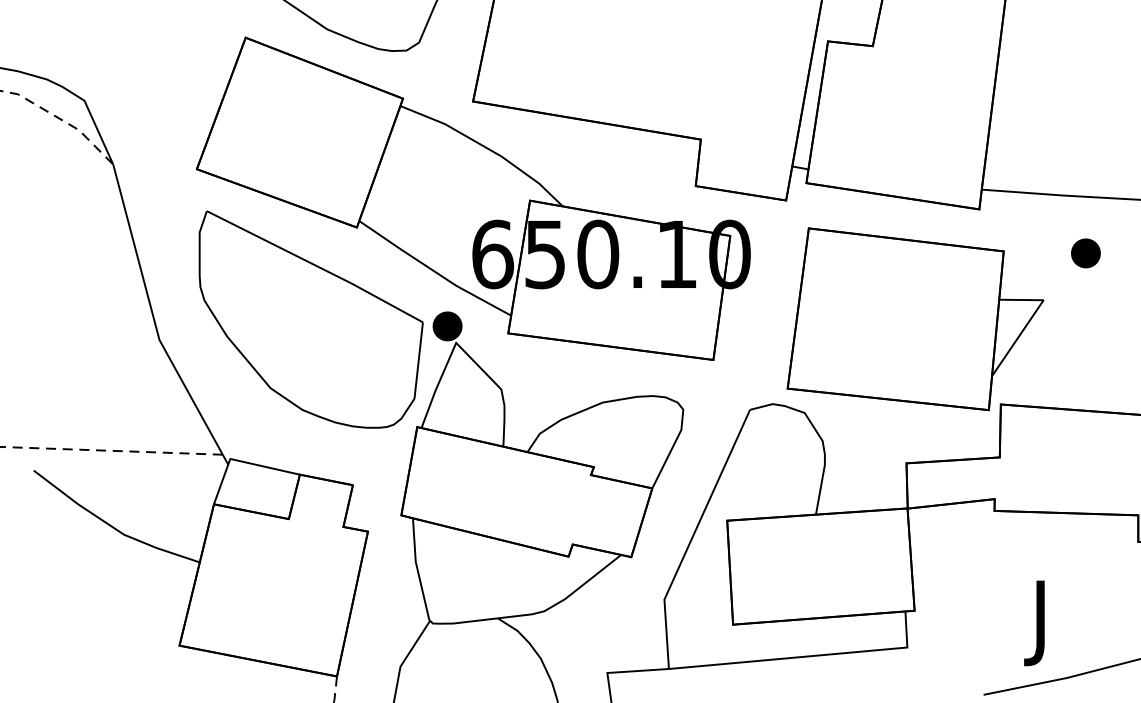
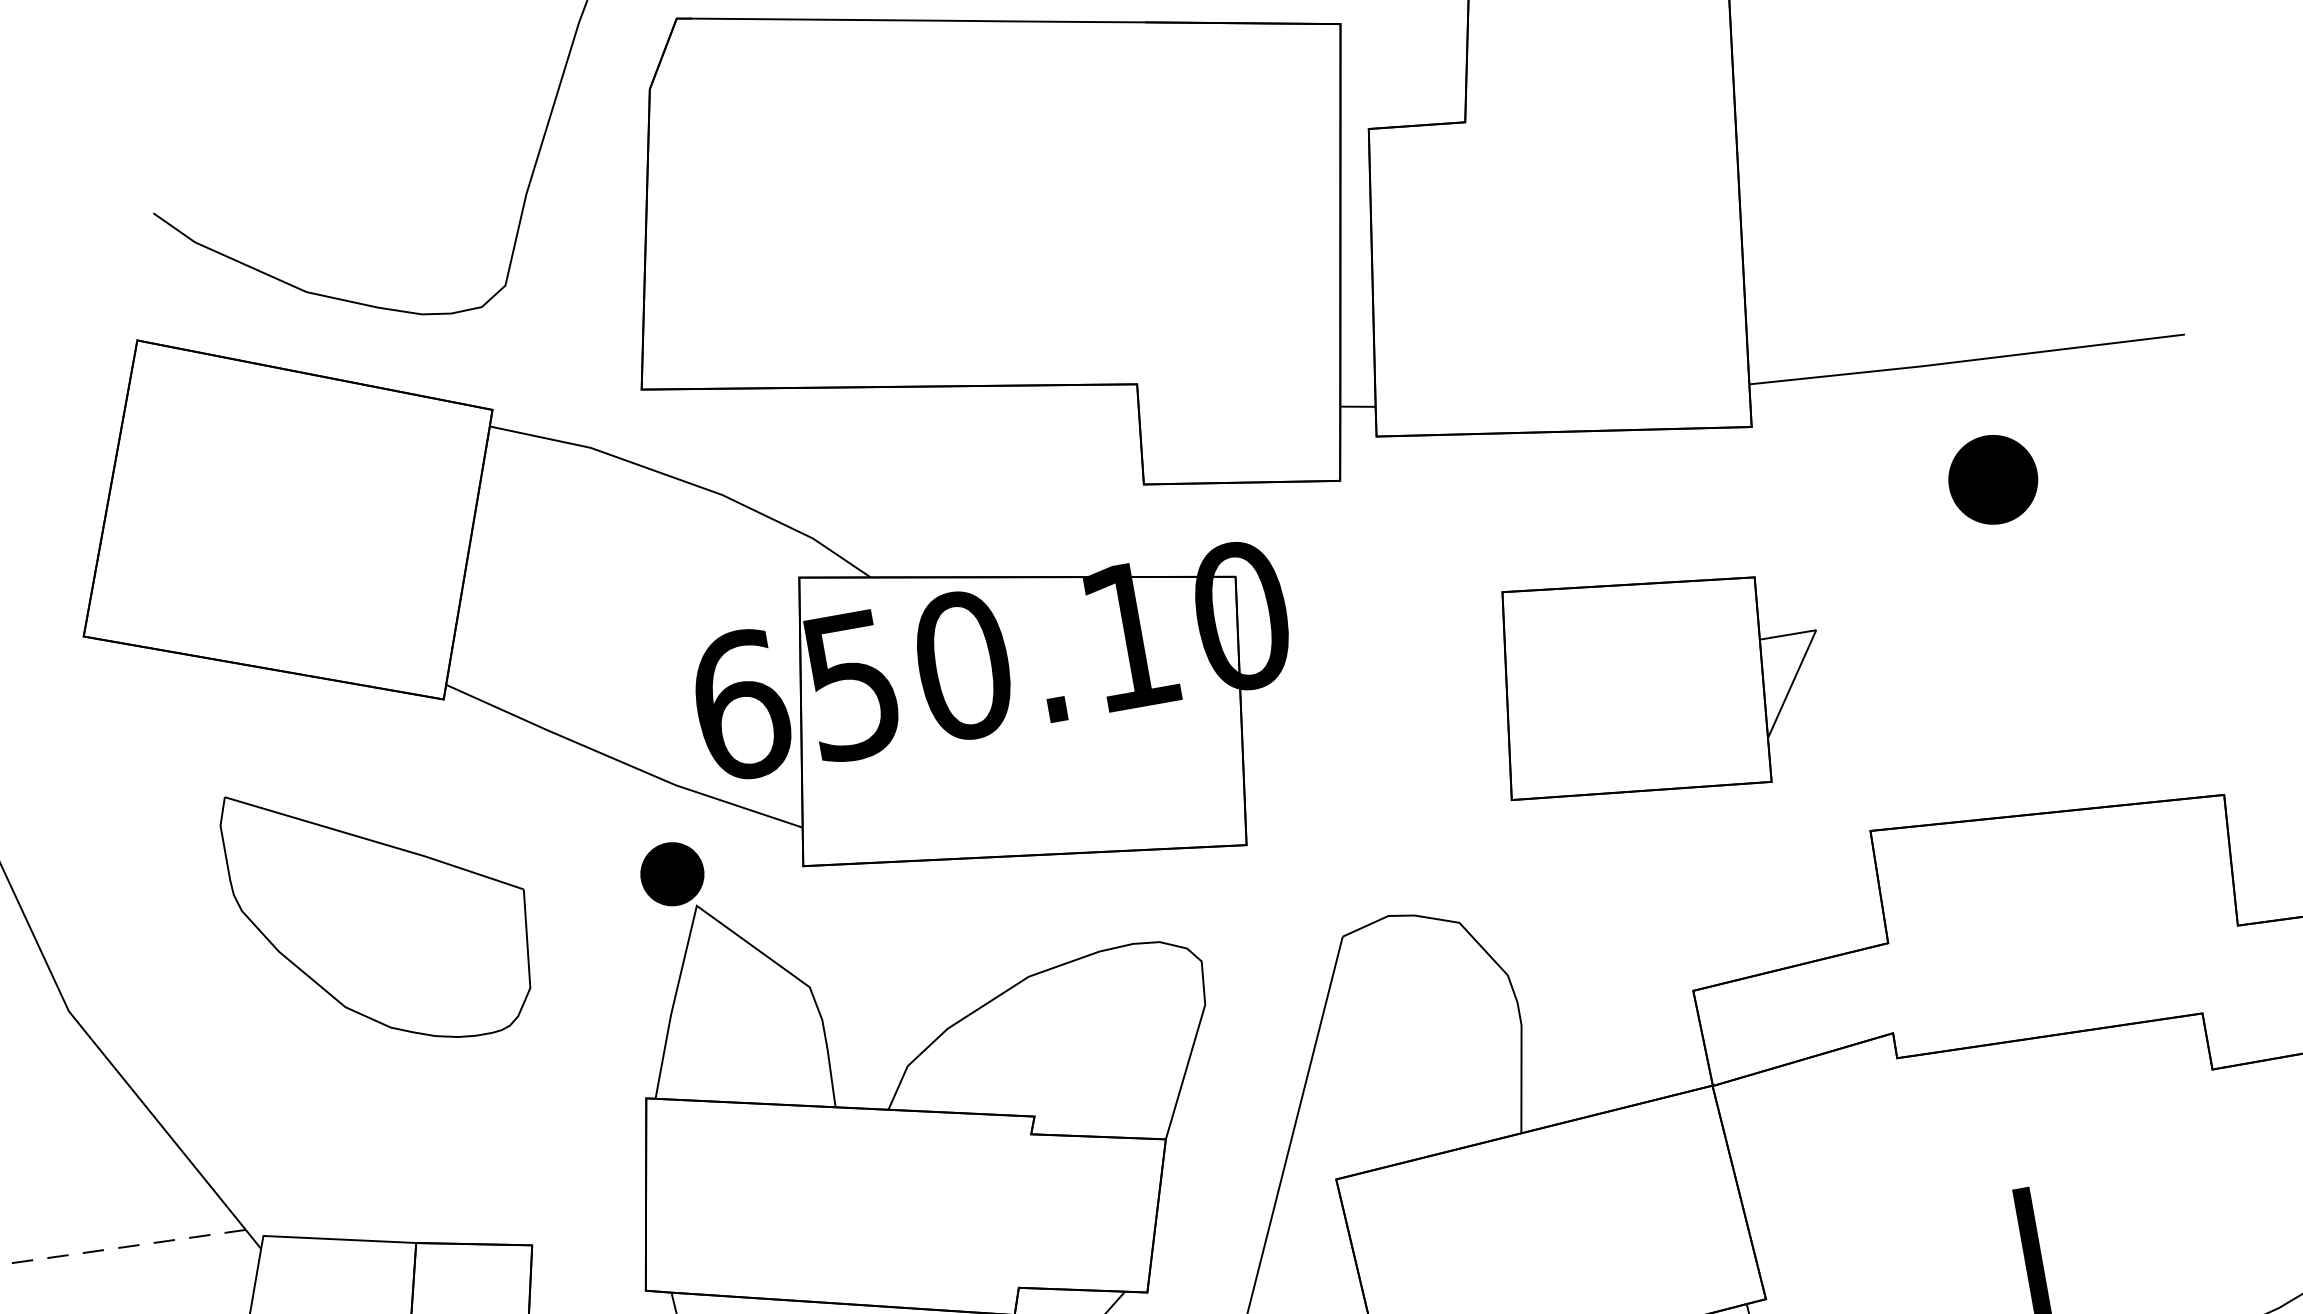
part: (1085, 253) -> (1992, 480), size x1.4
part: (310, 319) -> (380, 911), size x0.6
part: (915, 319) -> (1658, 683), size x0.6

